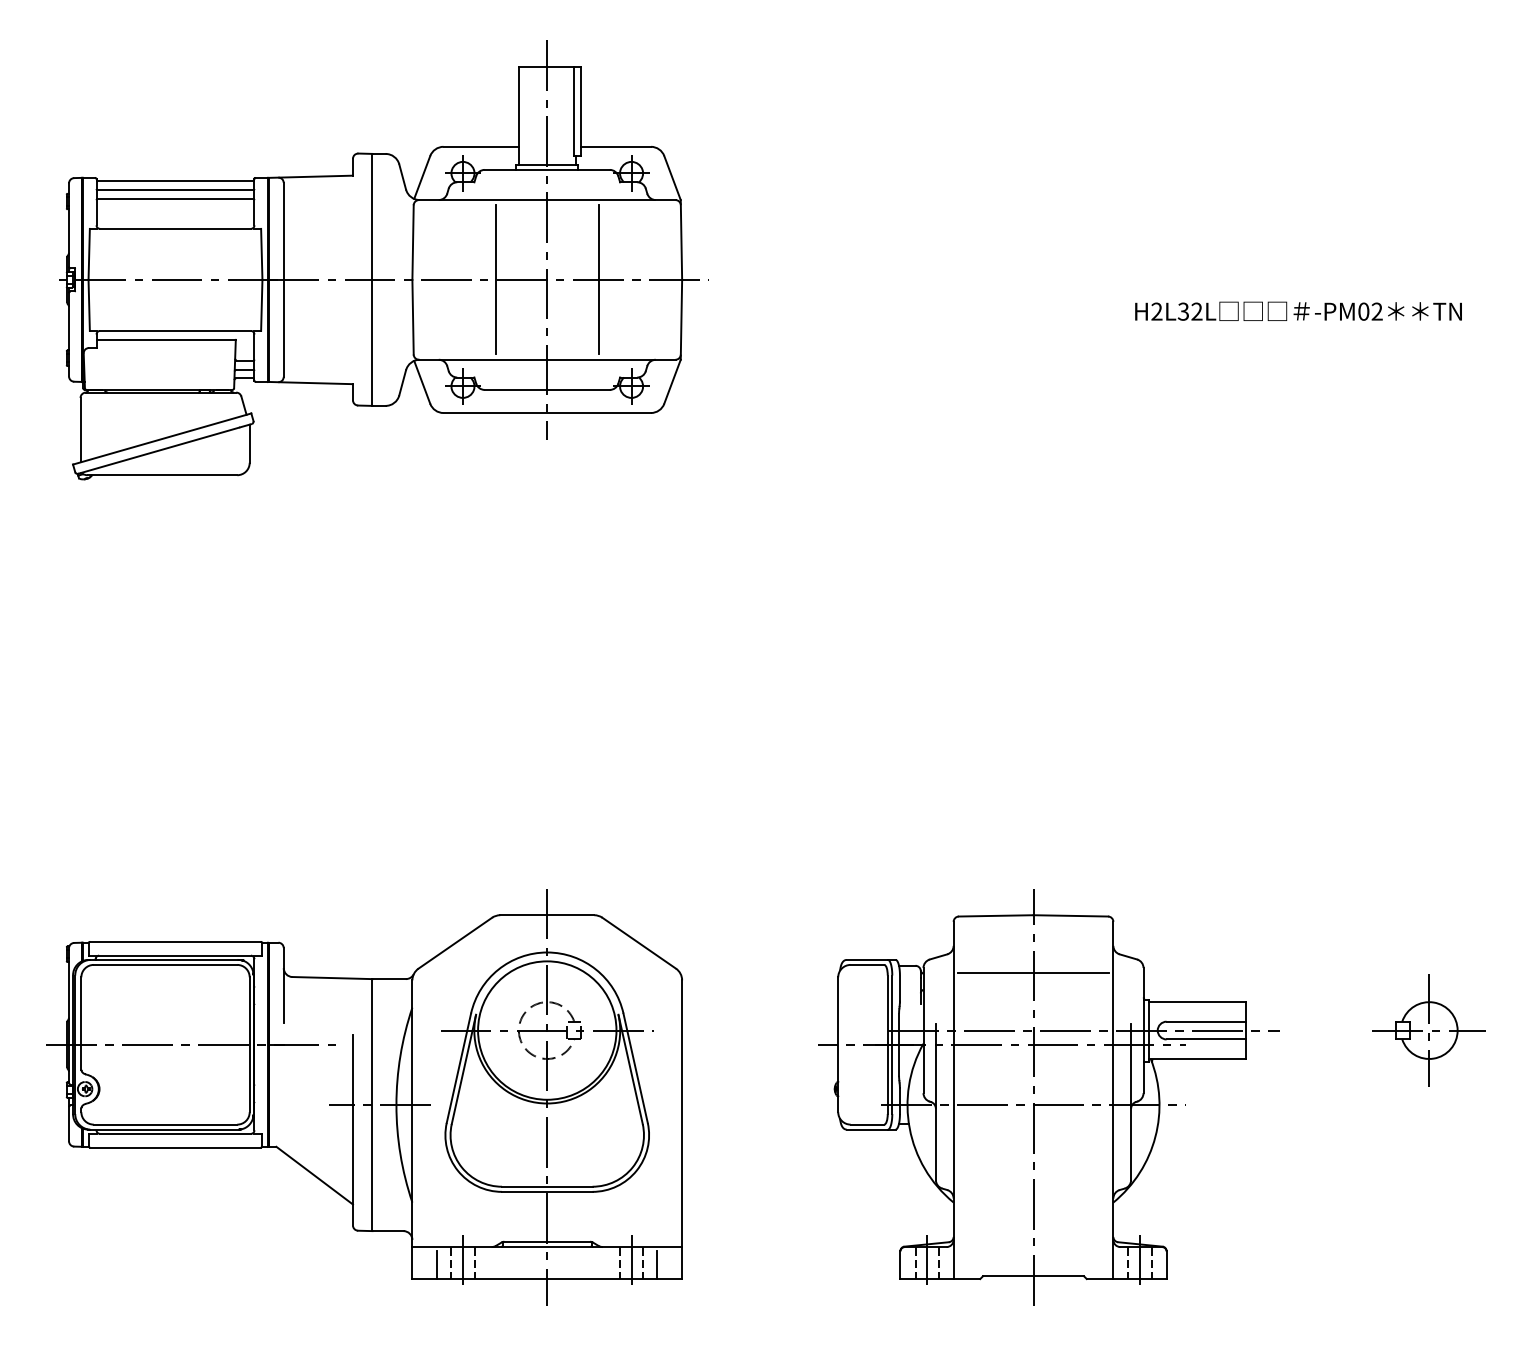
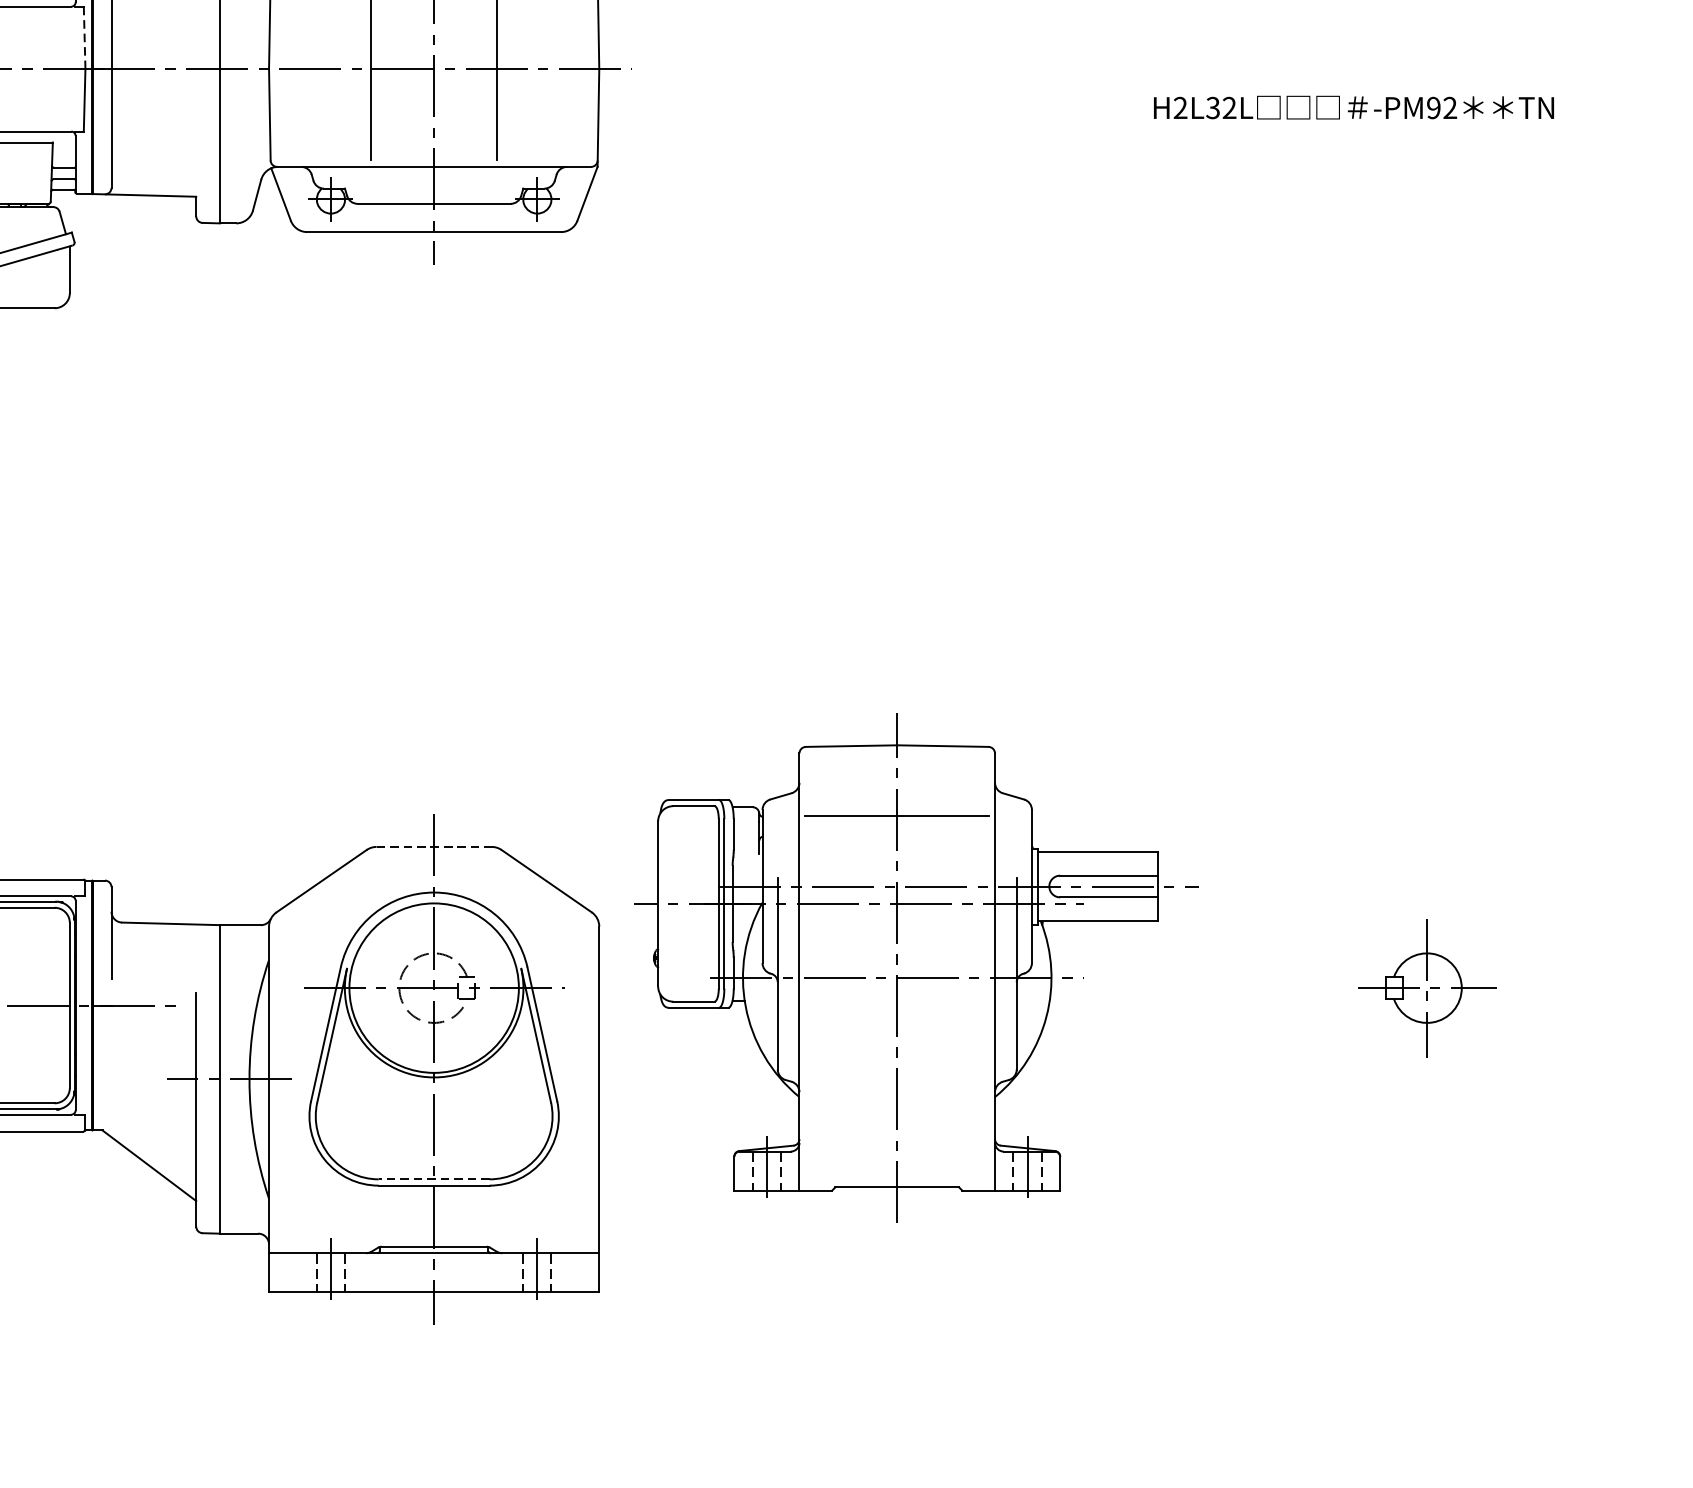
line: (261, 254) -> (84, 38), solid -> dashed
text: (1363, 311) -> (1433, 107), -PM02 -> -PM92
line: (547, 915) -> (434, 847), solid -> dashed
part: (1428, 1030) -> (1426, 988), moved
part: (1048, 1097) -> (915, 968), moved
line: (546, 1186) -> (433, 1179), solid -> dashed
line: (437, 1264) -> (299, 1274), removed
line: (657, 1264) -> (569, 1274), removed

